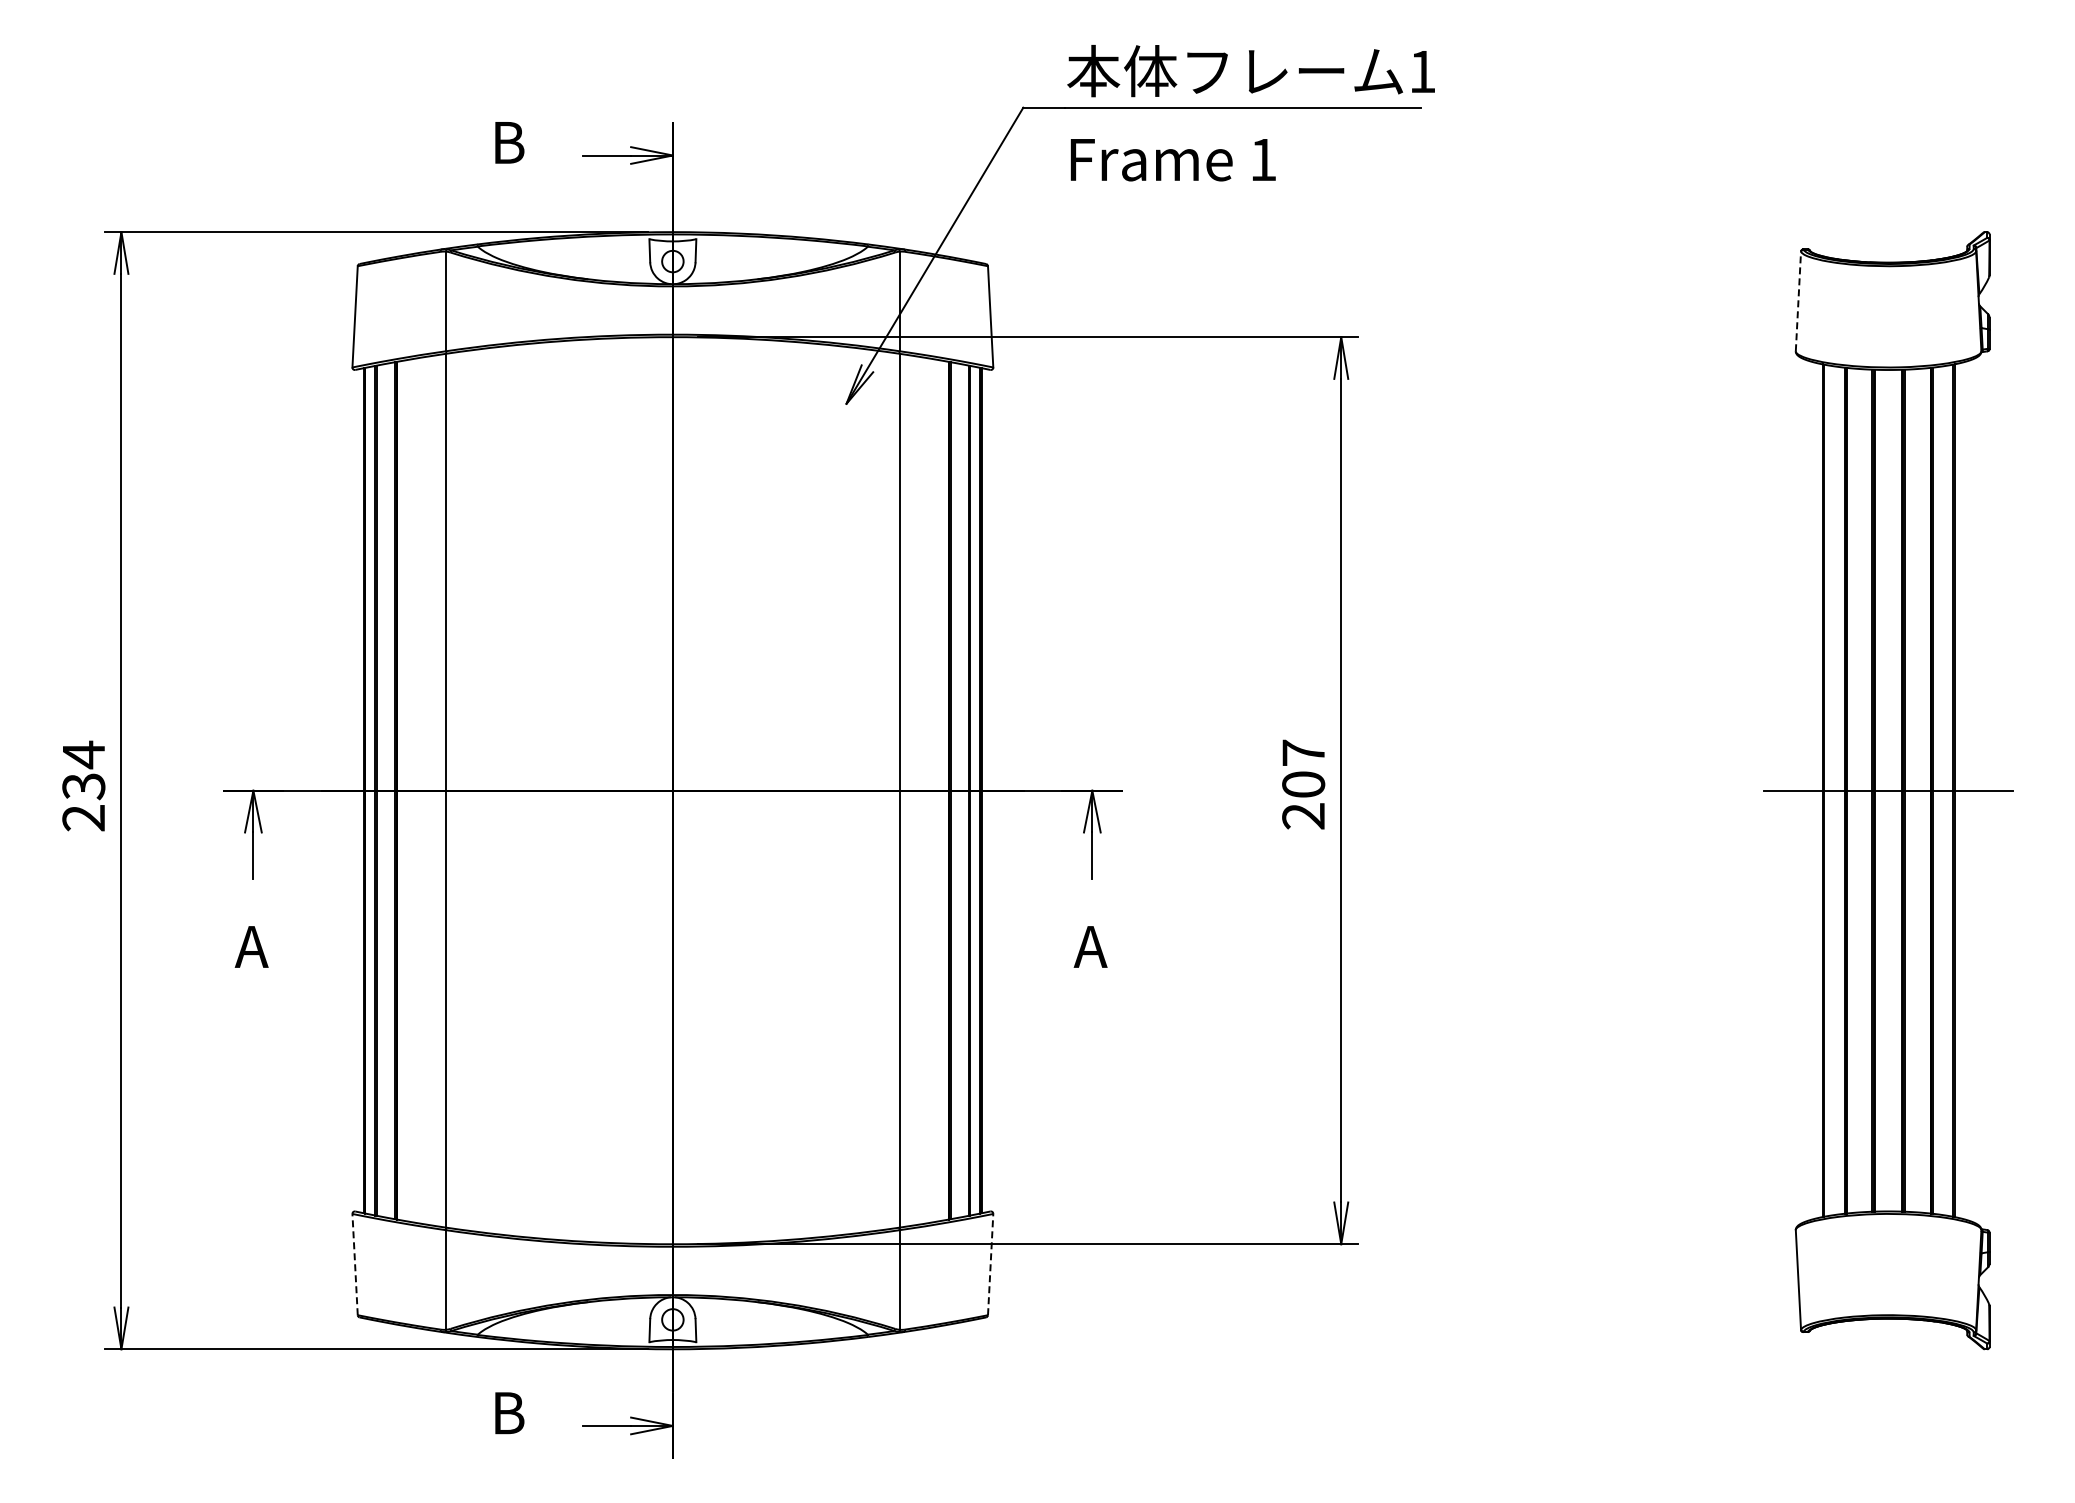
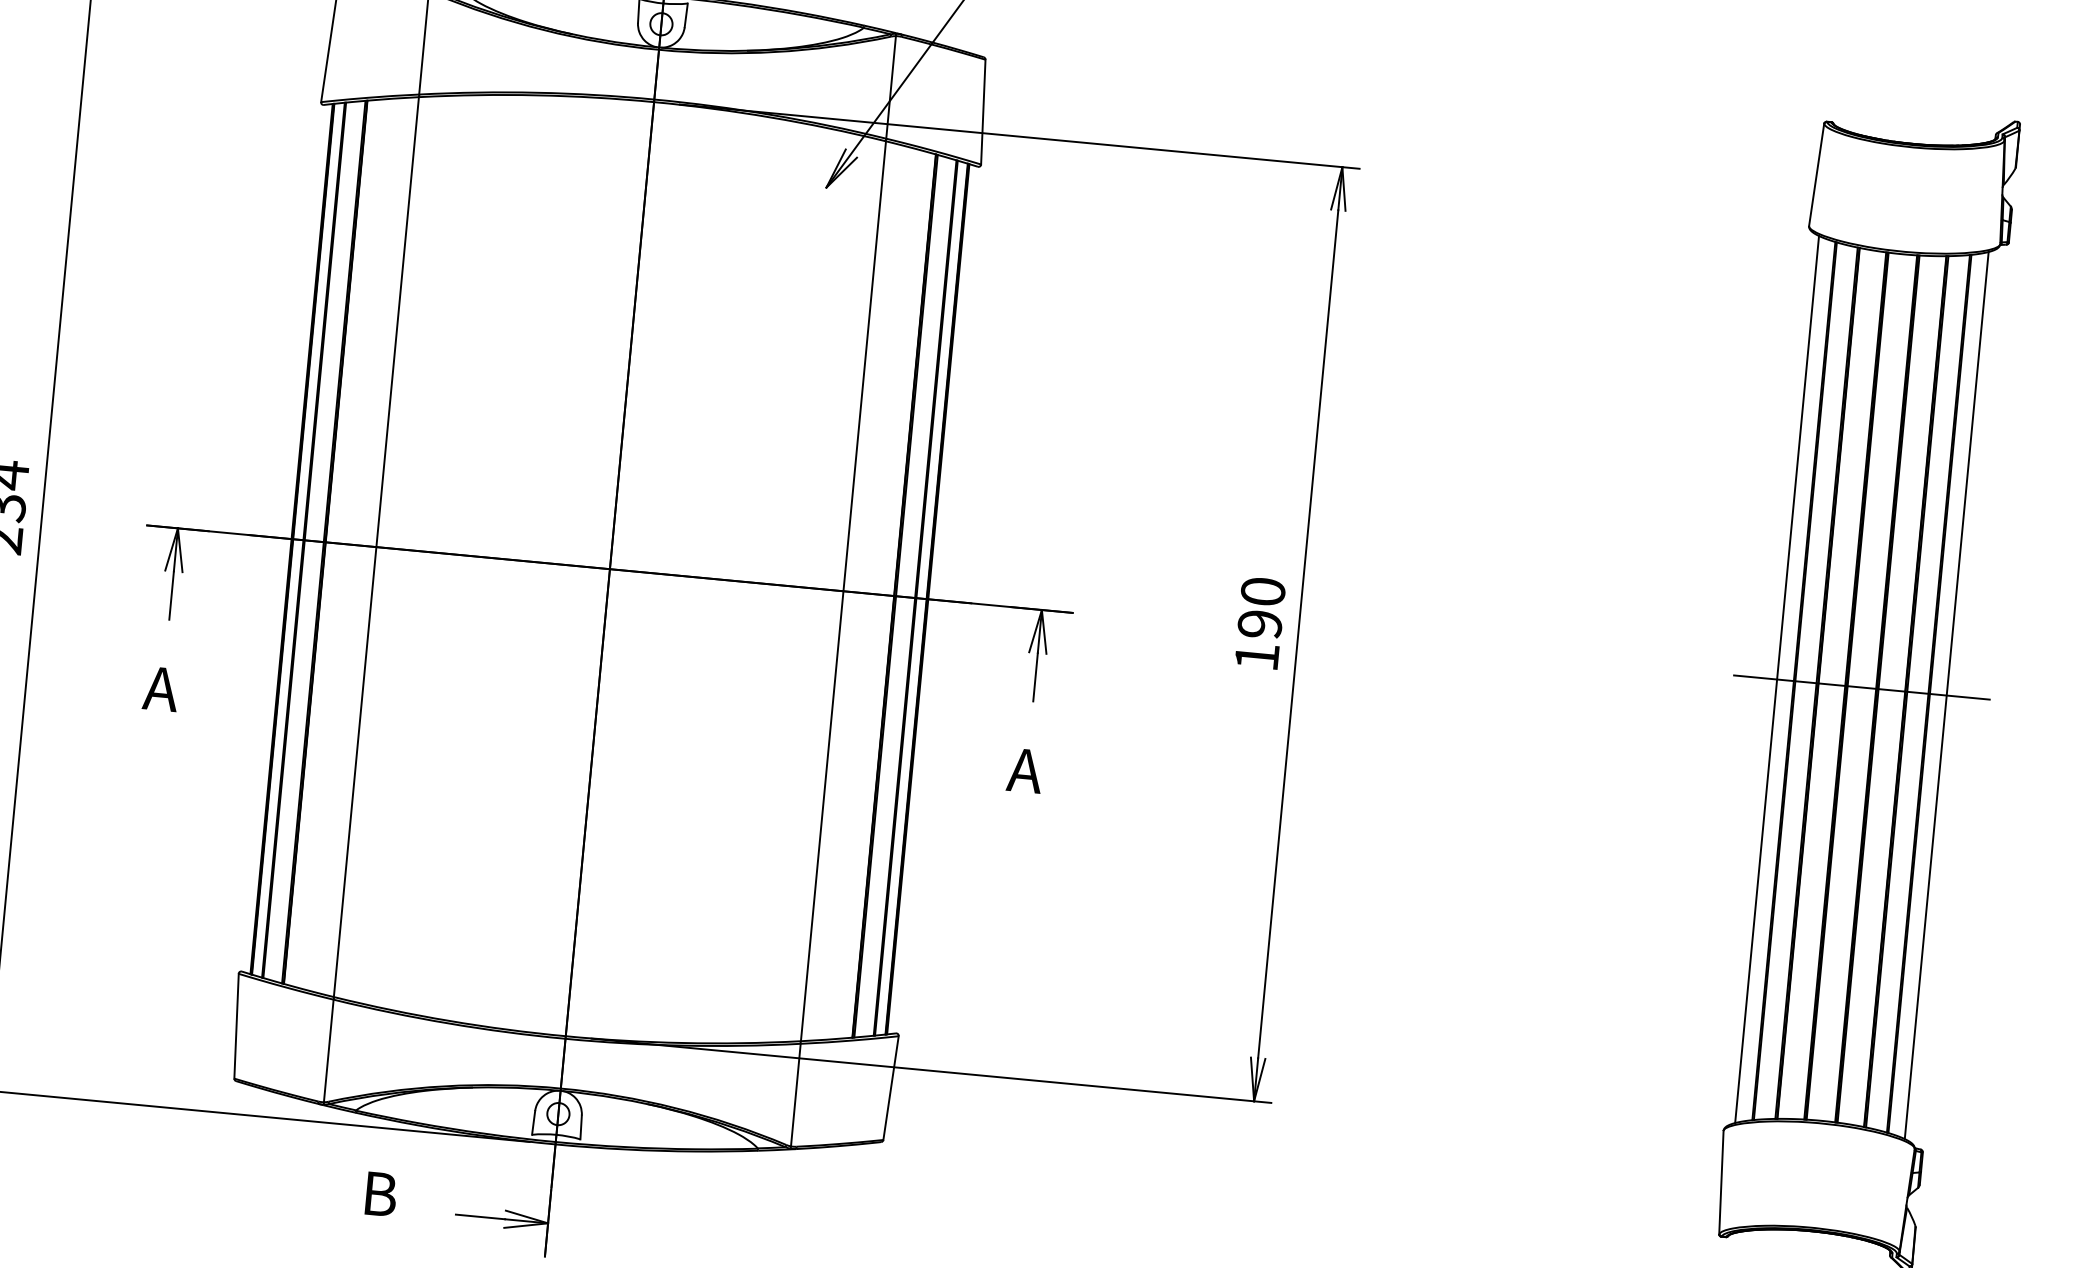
line: (1798, 301) -> (1816, 174), dashed -> solid
text: (1303, 784) -> (1259, 624), 207 -> 190
line: (1806, 790) -> (1777, 679), added
line: (1970, 790) -> (1946, 695), added
line: (355, 1264) -> (236, 1026), dashed -> solid
line: (990, 1264) -> (890, 1088), dashed -> solid

